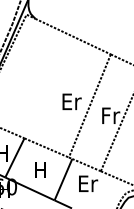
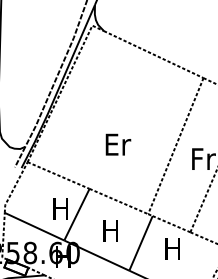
text: (72, 101) -> (118, 144), moved
text: (88, 183) -> (173, 248), Er -> H

